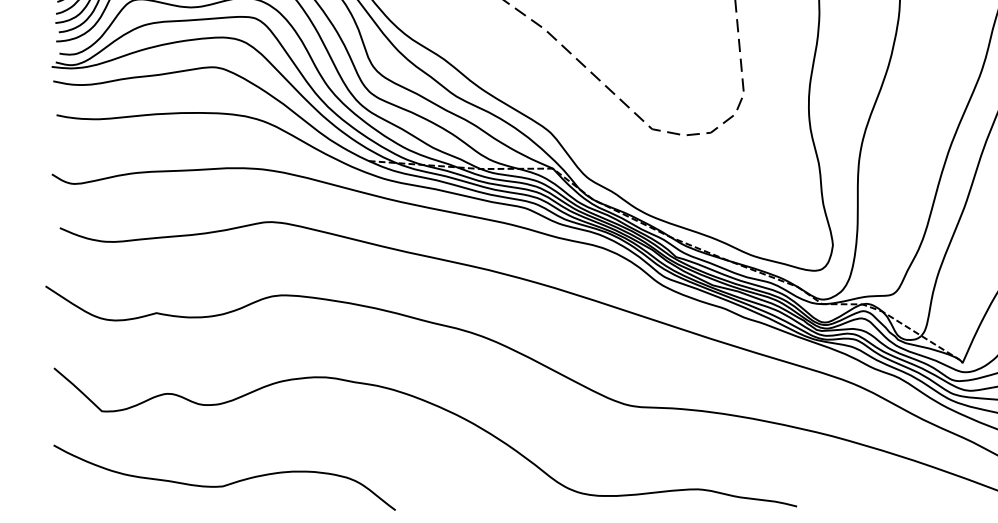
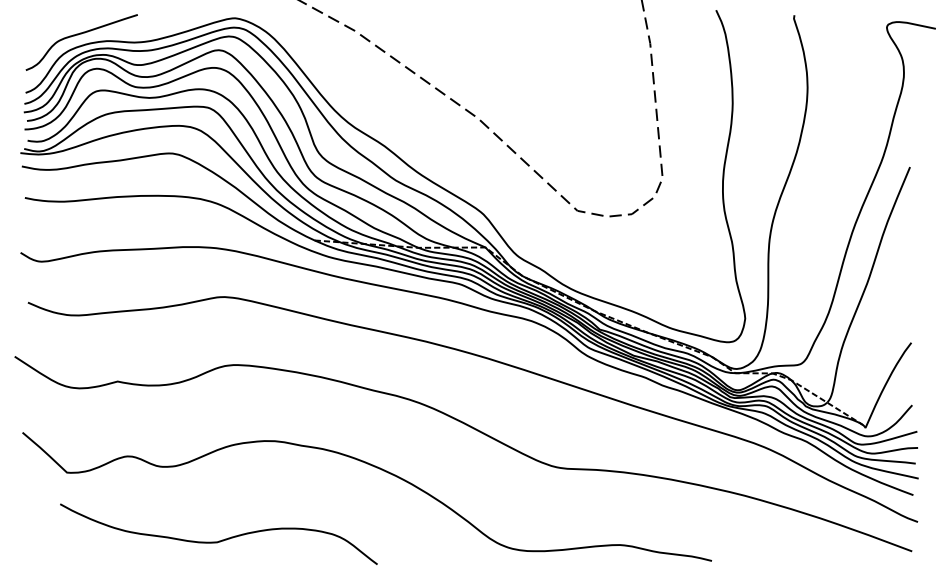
part: (225, 484) -> (219, 540), moved

